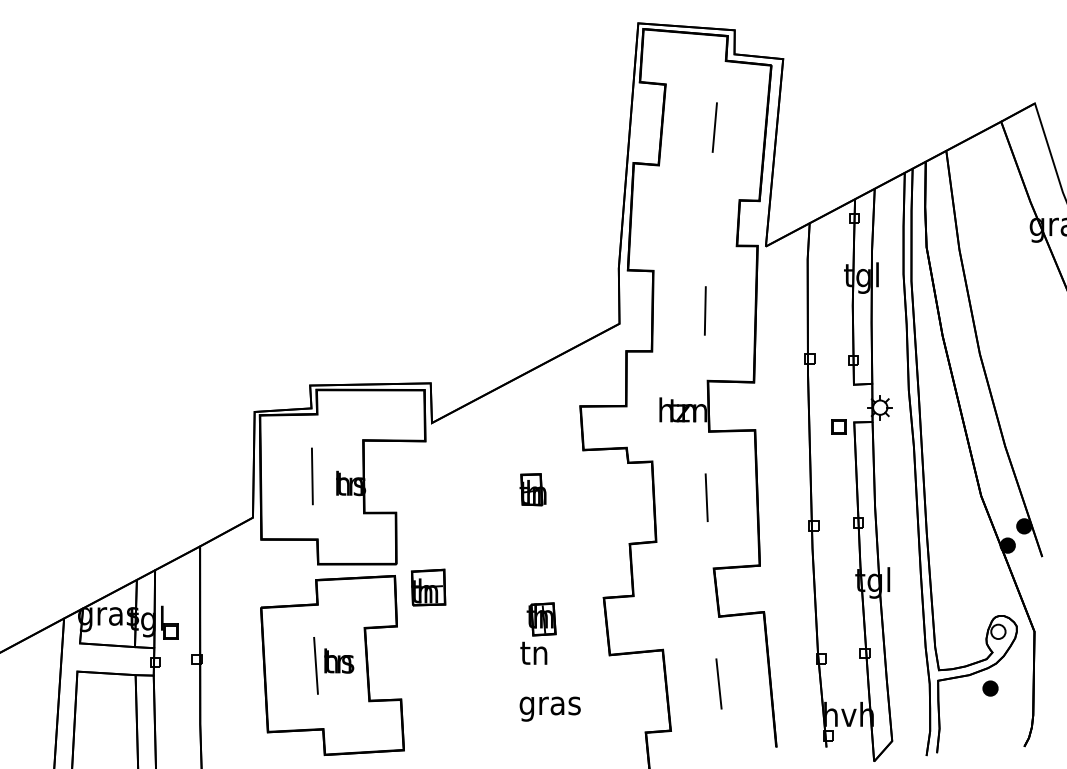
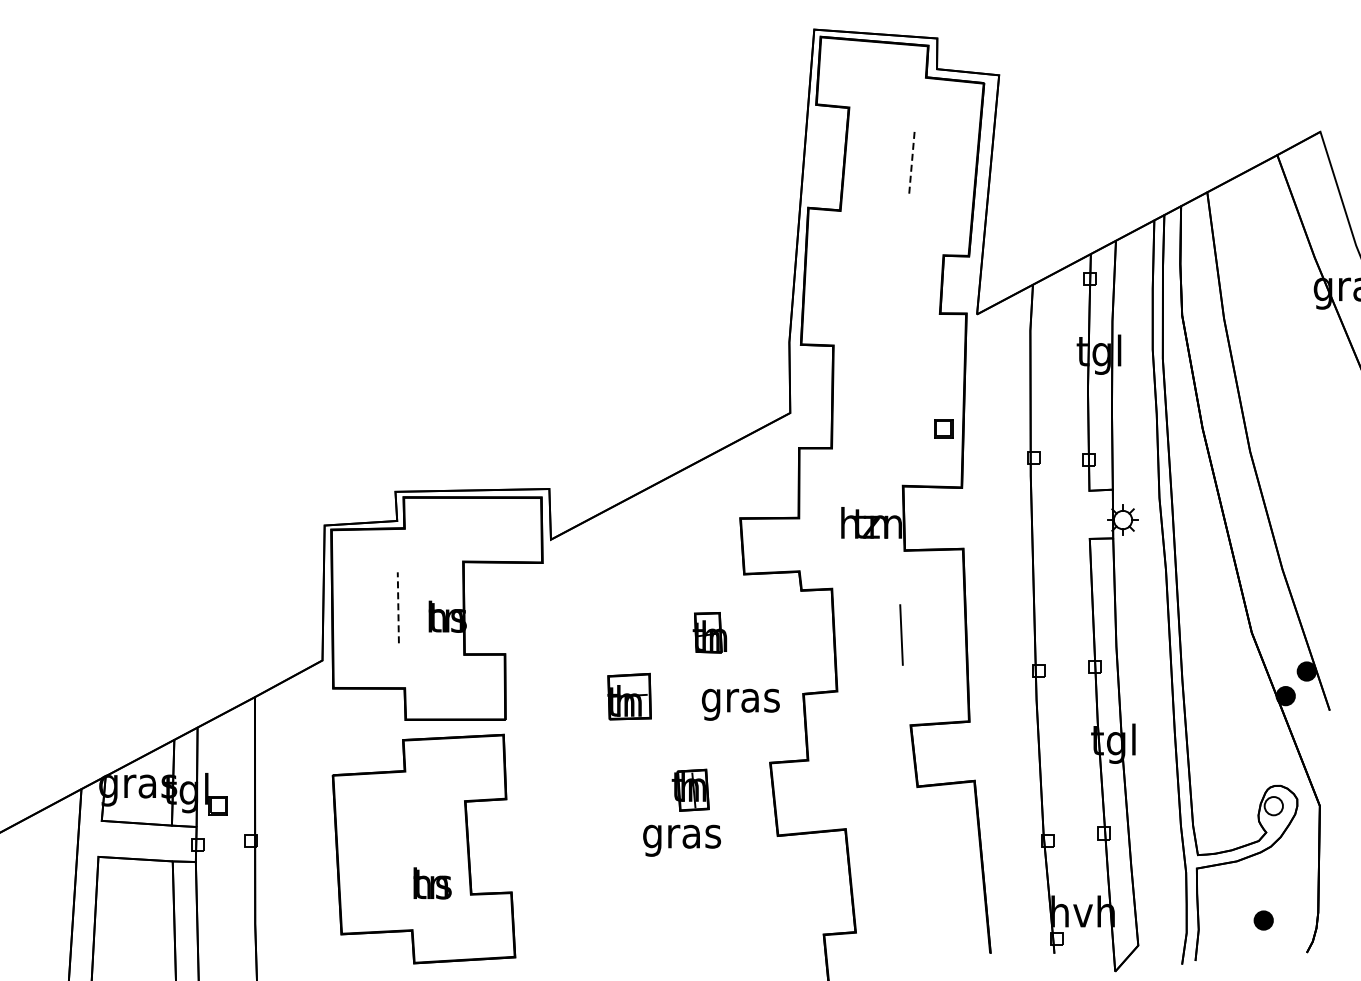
line: (714, 127) -> (911, 162), solid -> dashed
line: (705, 310) -> (899, 396), removed
part: (839, 426) -> (943, 428), moved
line: (312, 476) -> (398, 607), solid -> dashed
part: (532, 489) -> (709, 632), moved
part: (428, 587) -> (629, 696), moved
text: (535, 656) -> (682, 837), tn -> gras
text: (339, 661) -> (432, 883), moved
line: (315, 665) -> (402, 849), removed
line: (718, 683) -> (916, 872), removed
part: (990, 688) -> (1263, 920), moved
text: (549, 708) -> (740, 704), moved

